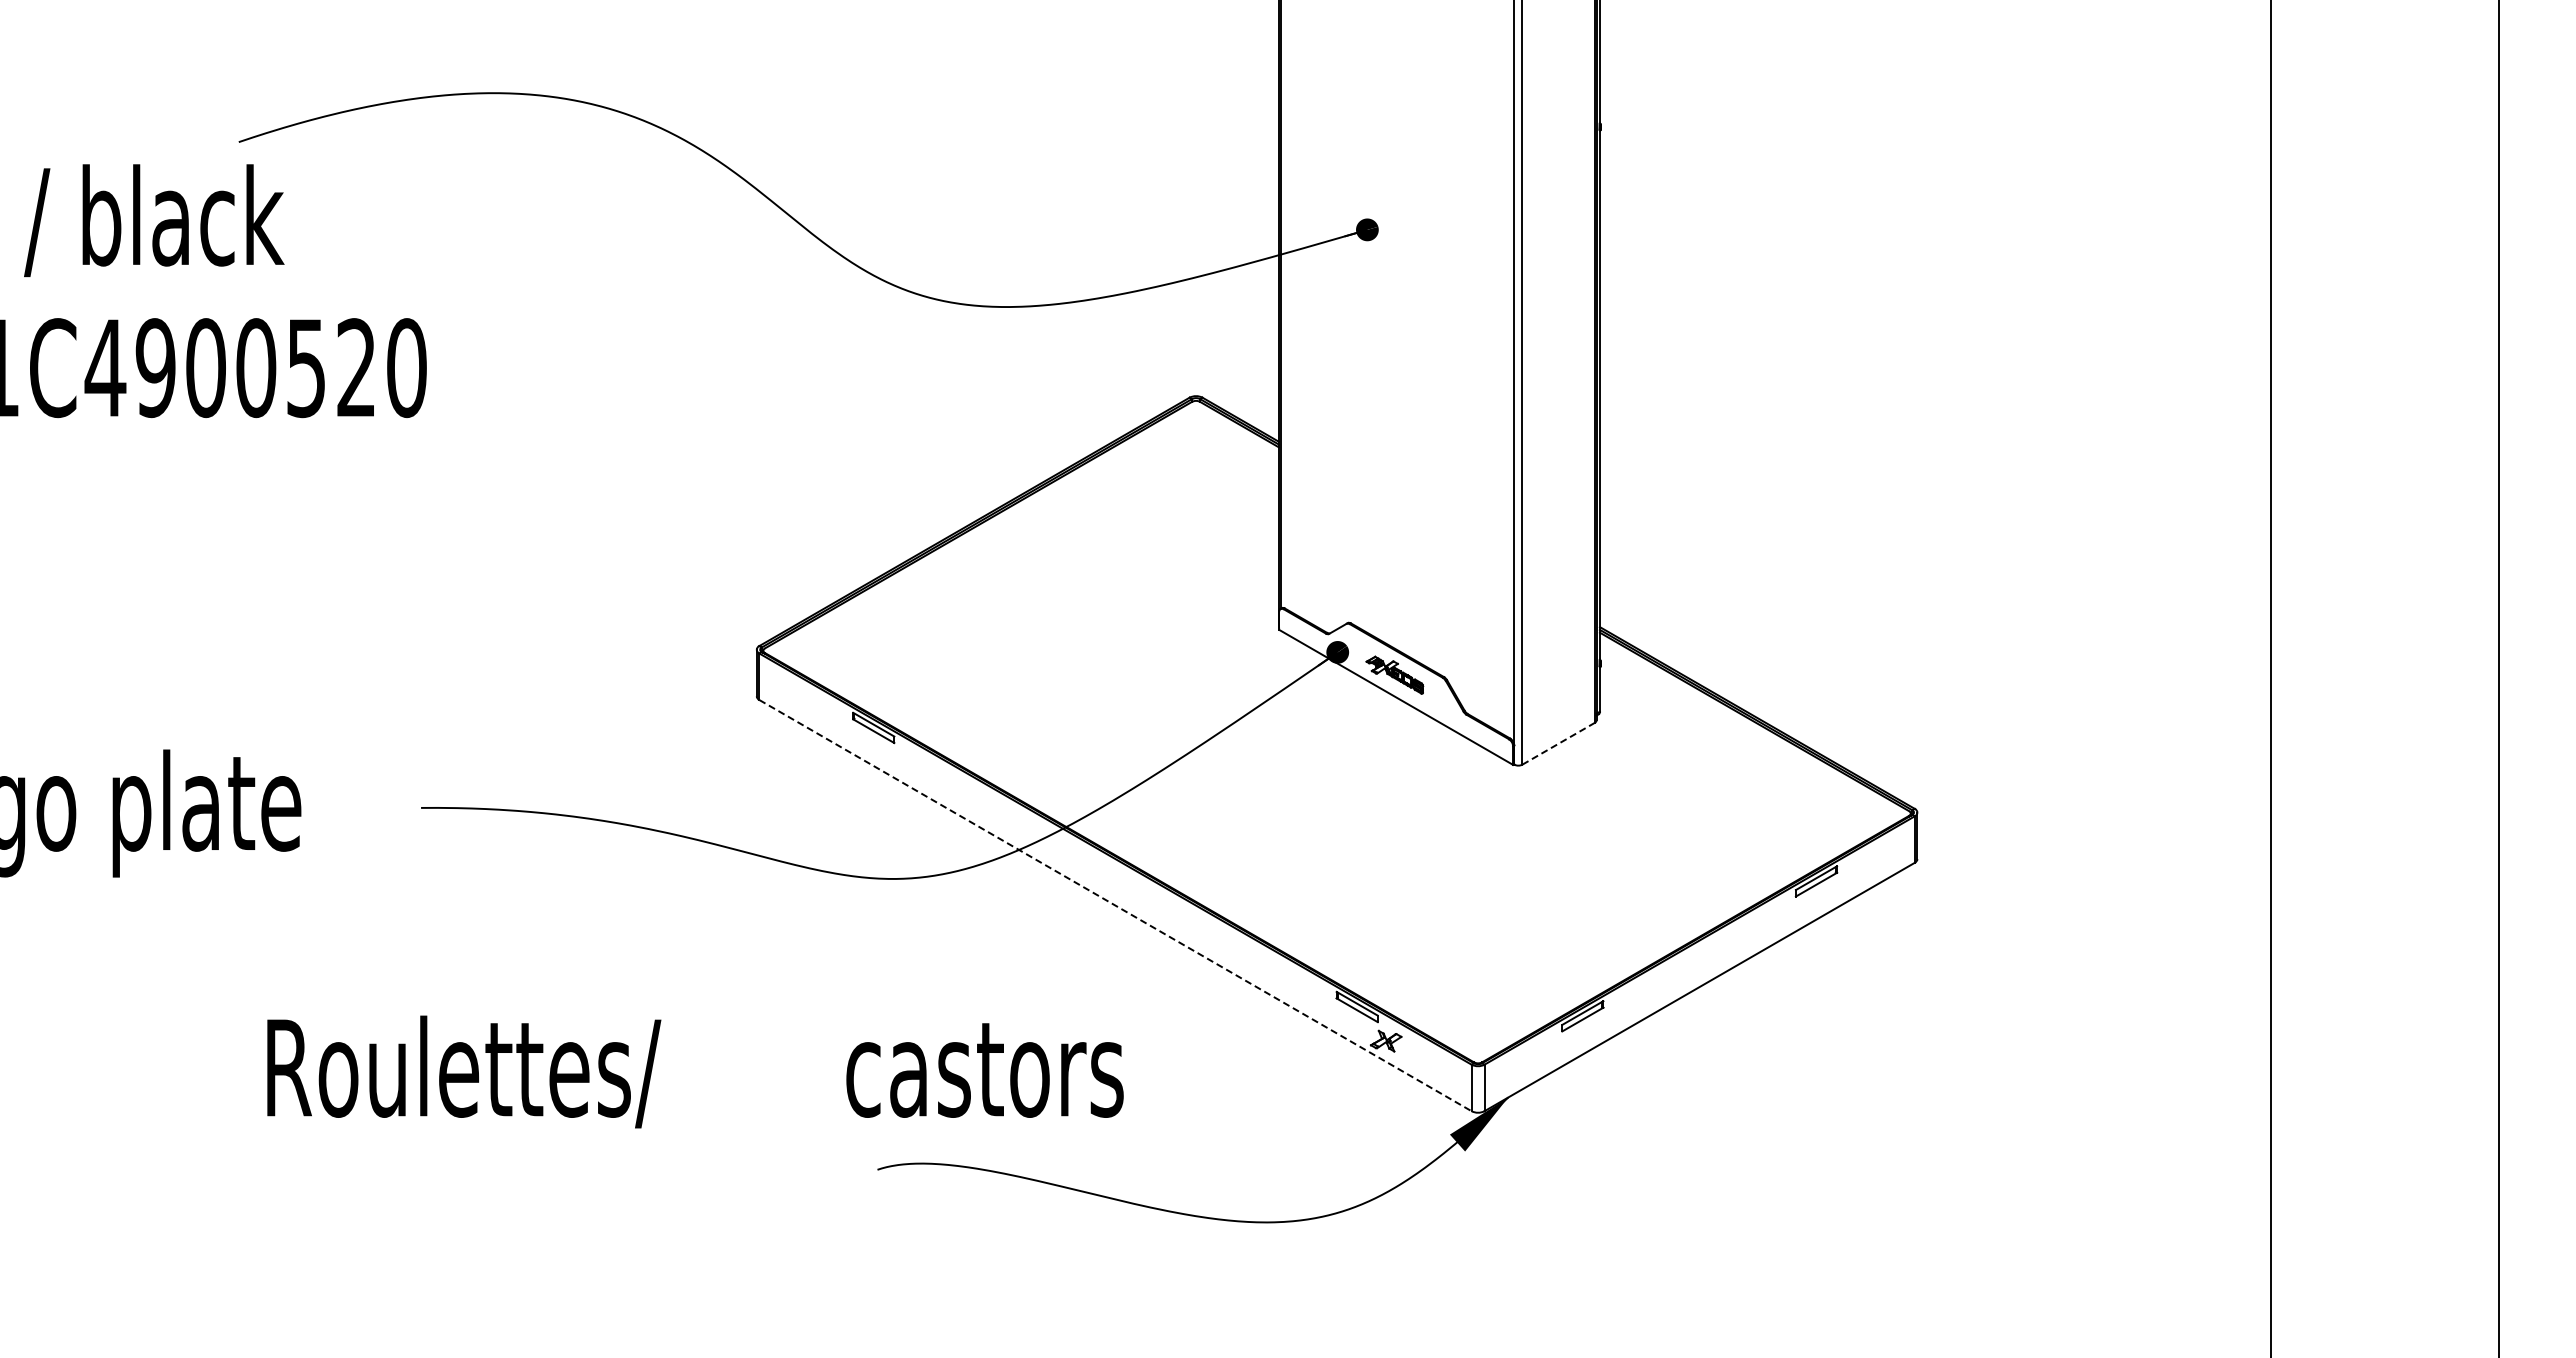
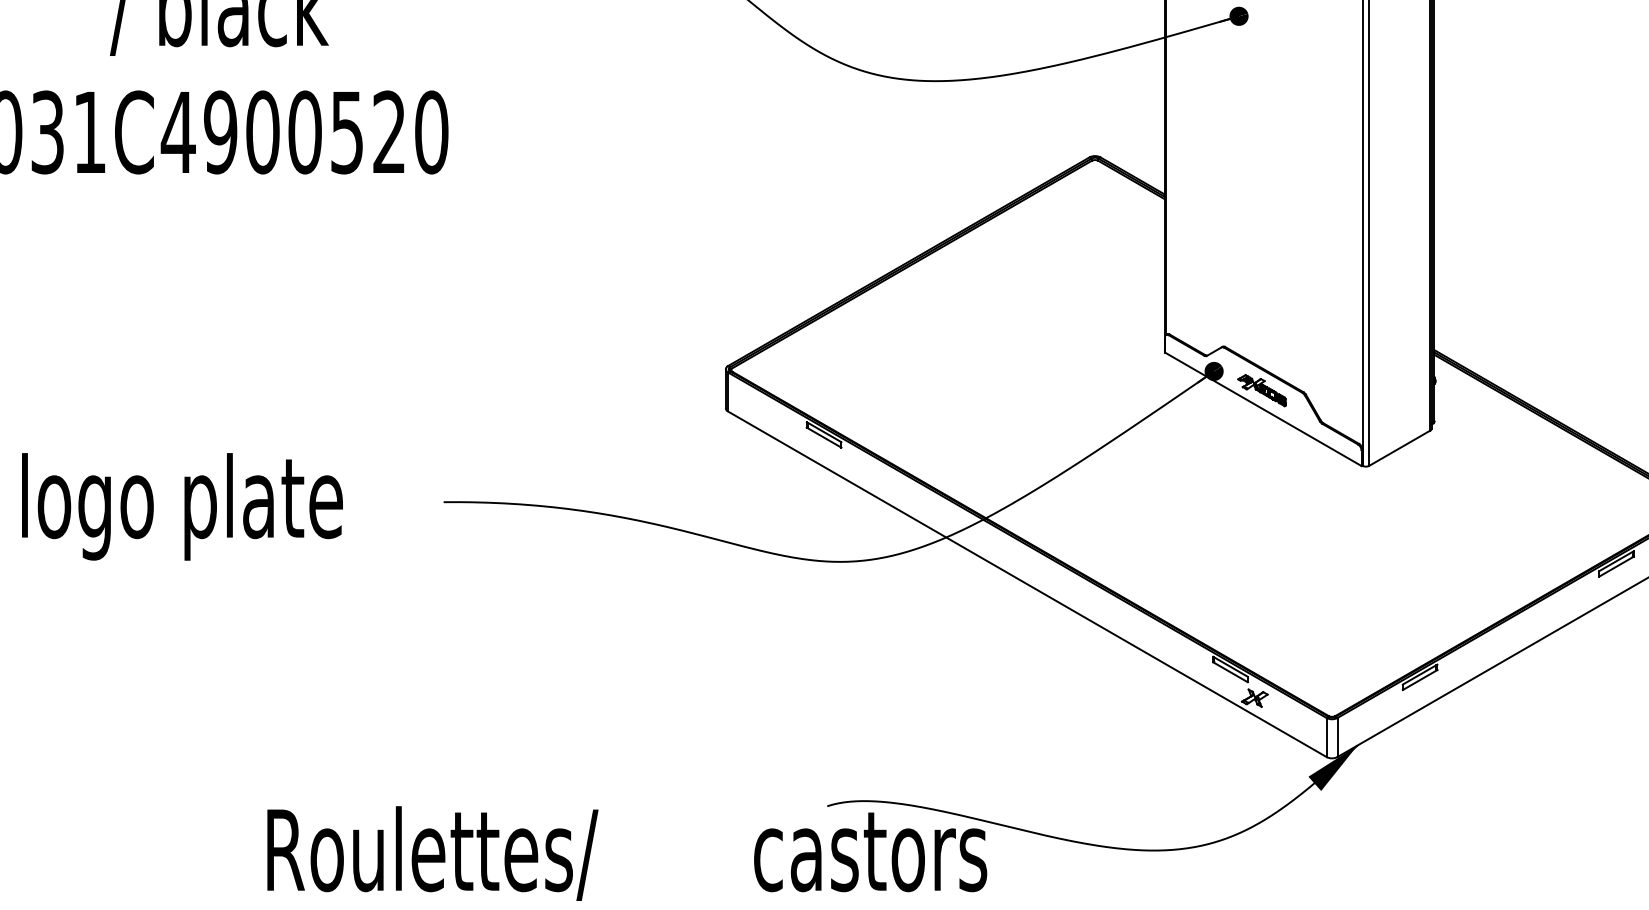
line: (1558, 743) -> (1399, 448), dashed -> solid
line: (1115, 905) -> (1027, 584), dashed -> solid
text: (695, 1071) -> (627, 853), moved

